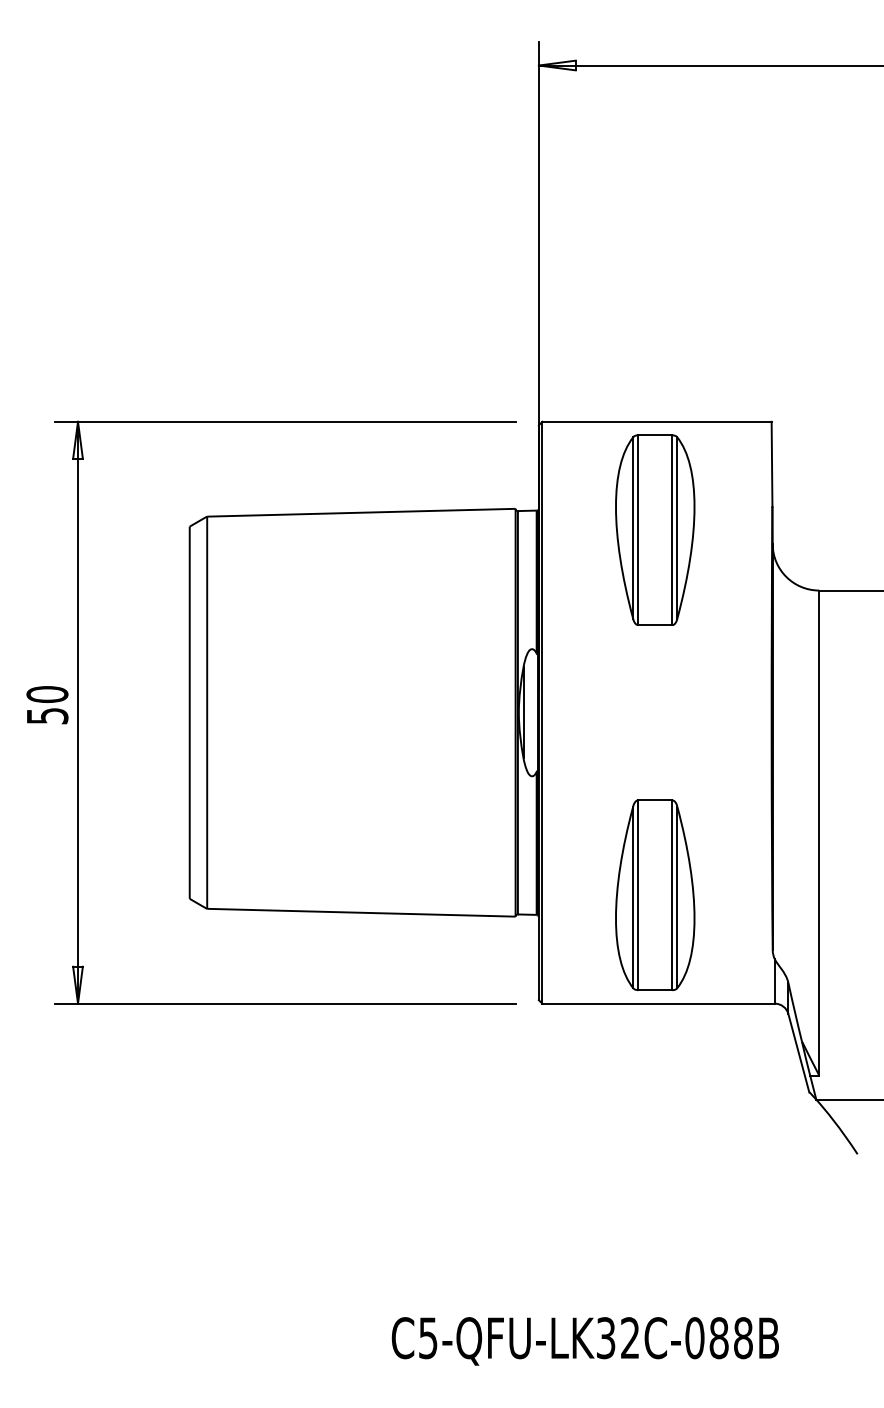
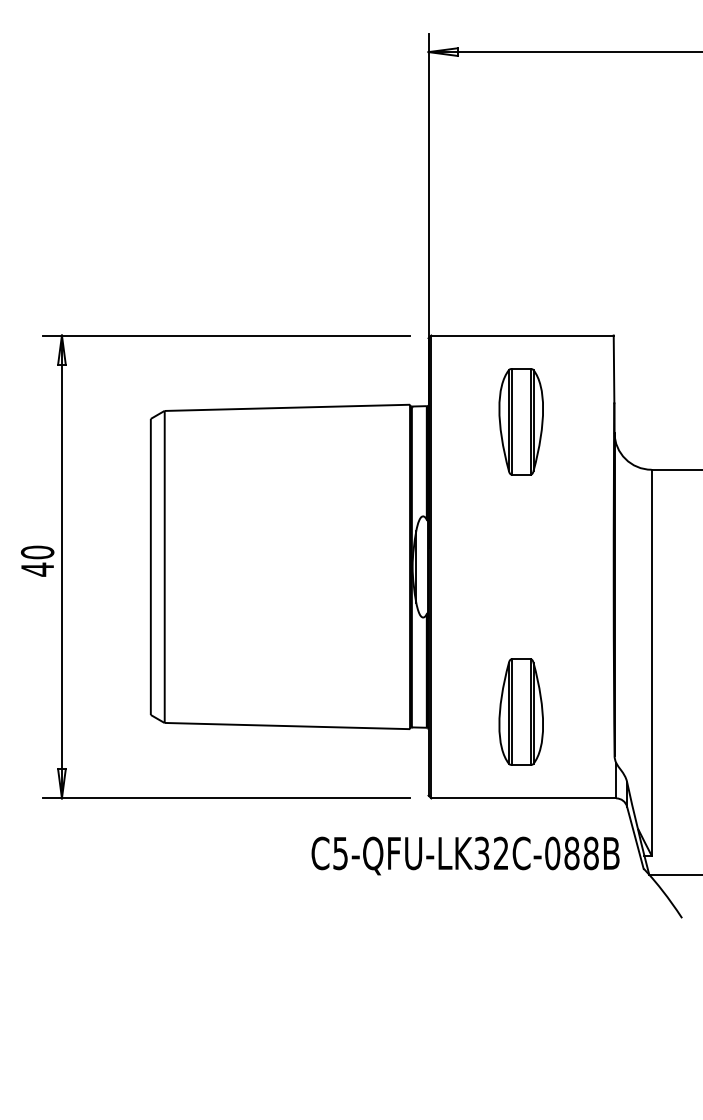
part: (655, 529) -> (521, 421), size x0.7
text: (47, 715) -> (37, 569), 50 -> 40
part: (655, 894) -> (521, 711), size x0.7
text: (585, 1340) -> (465, 855), moved

